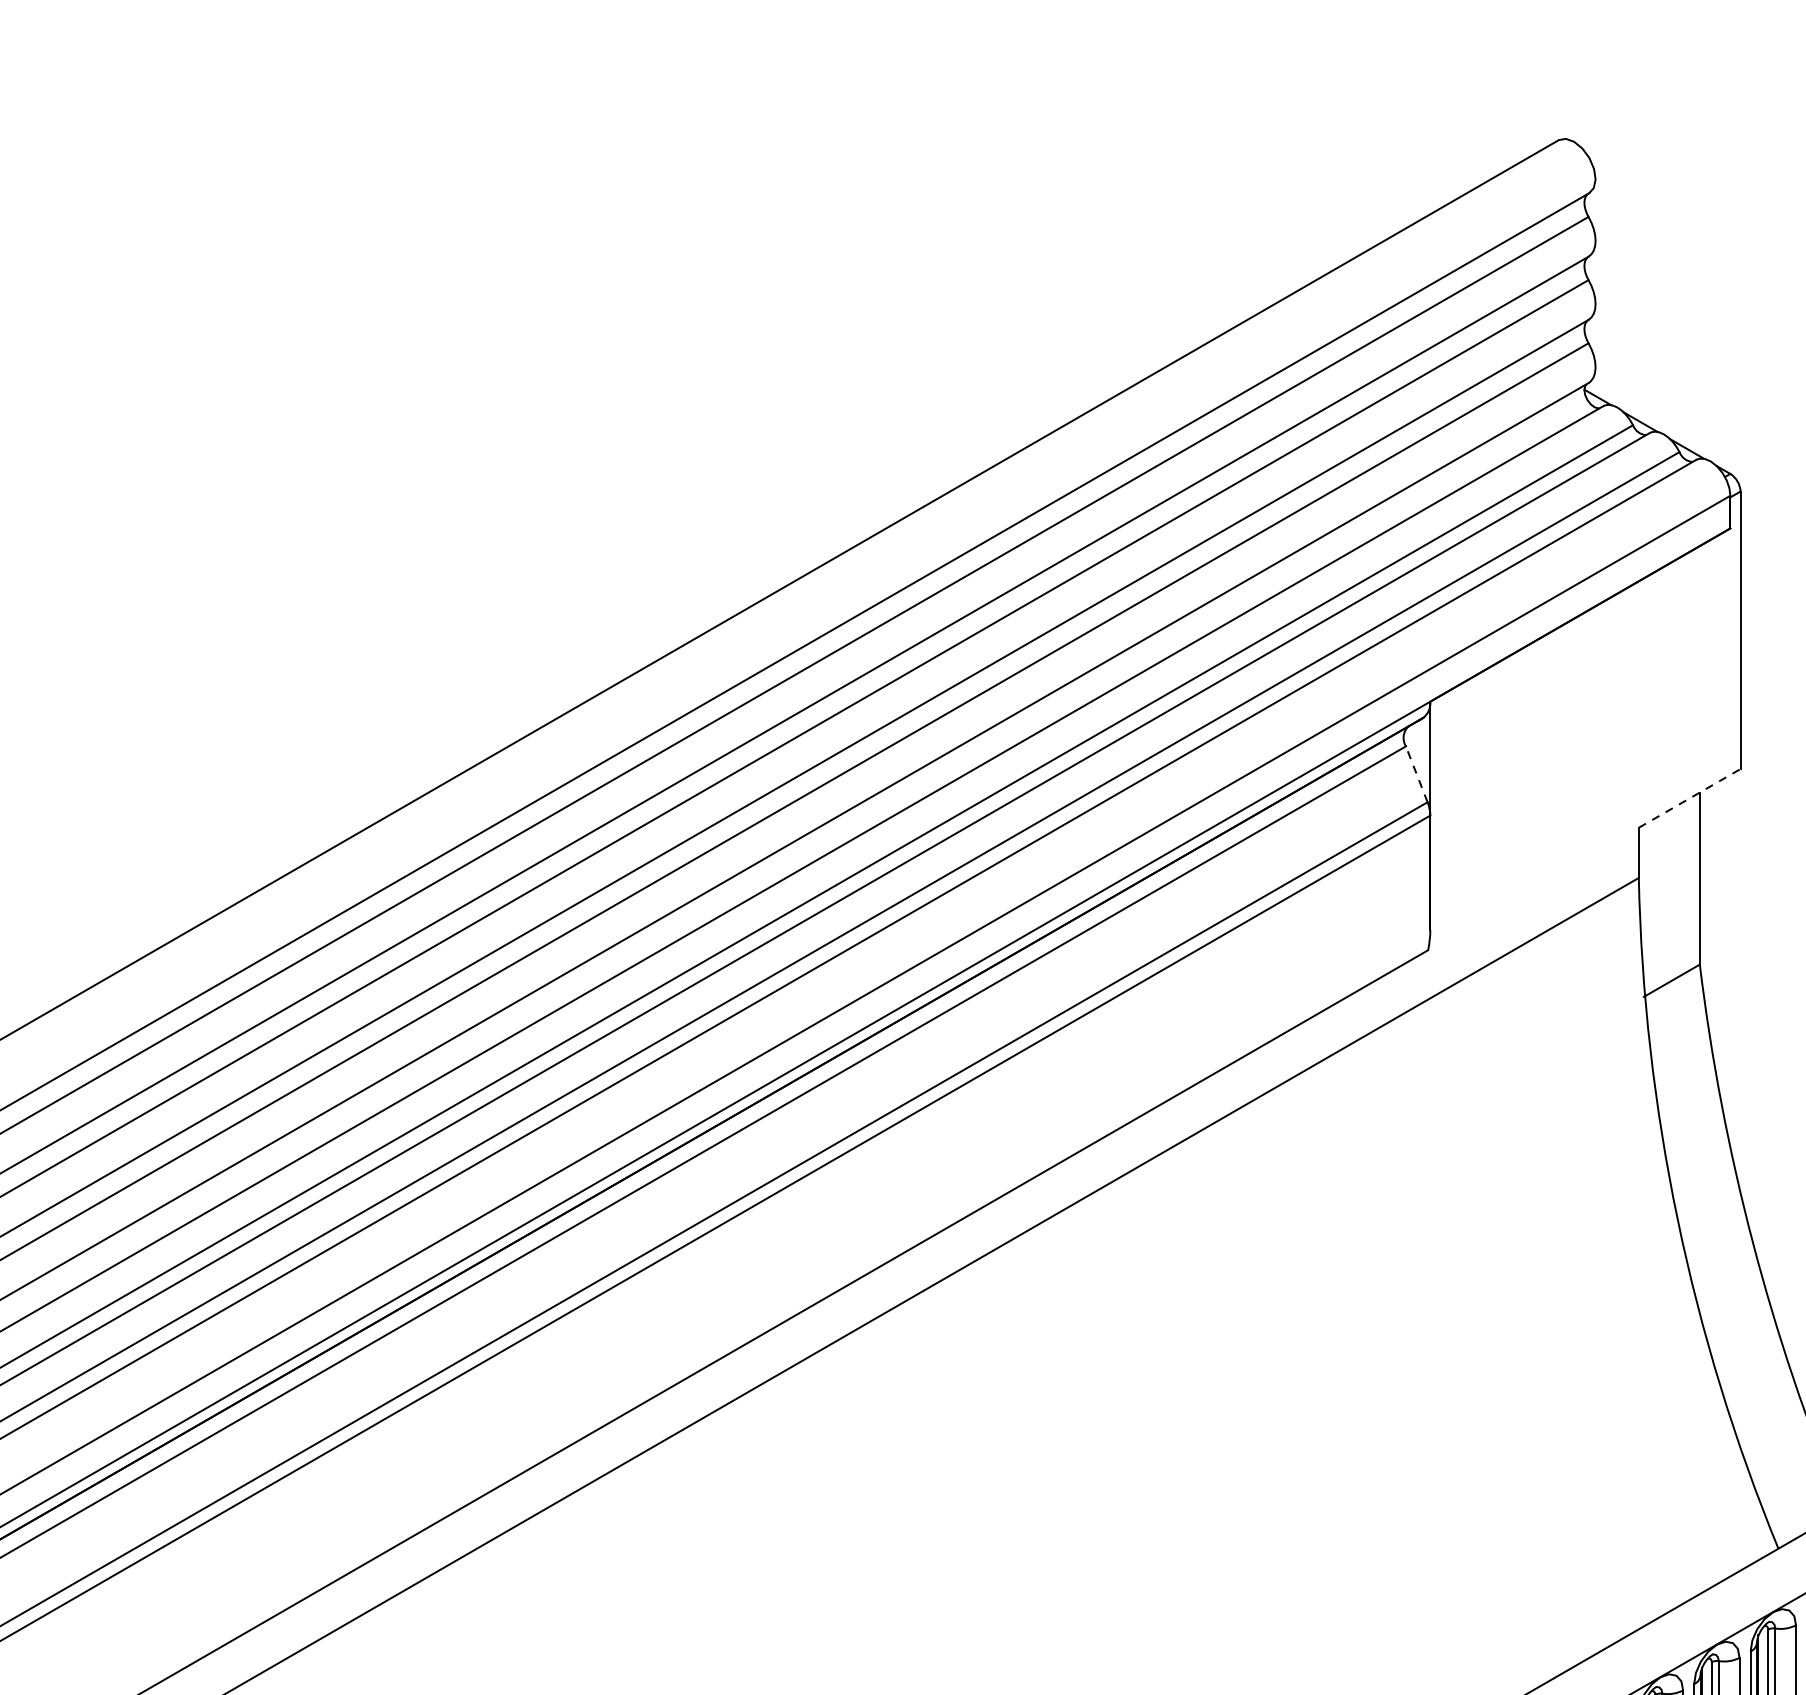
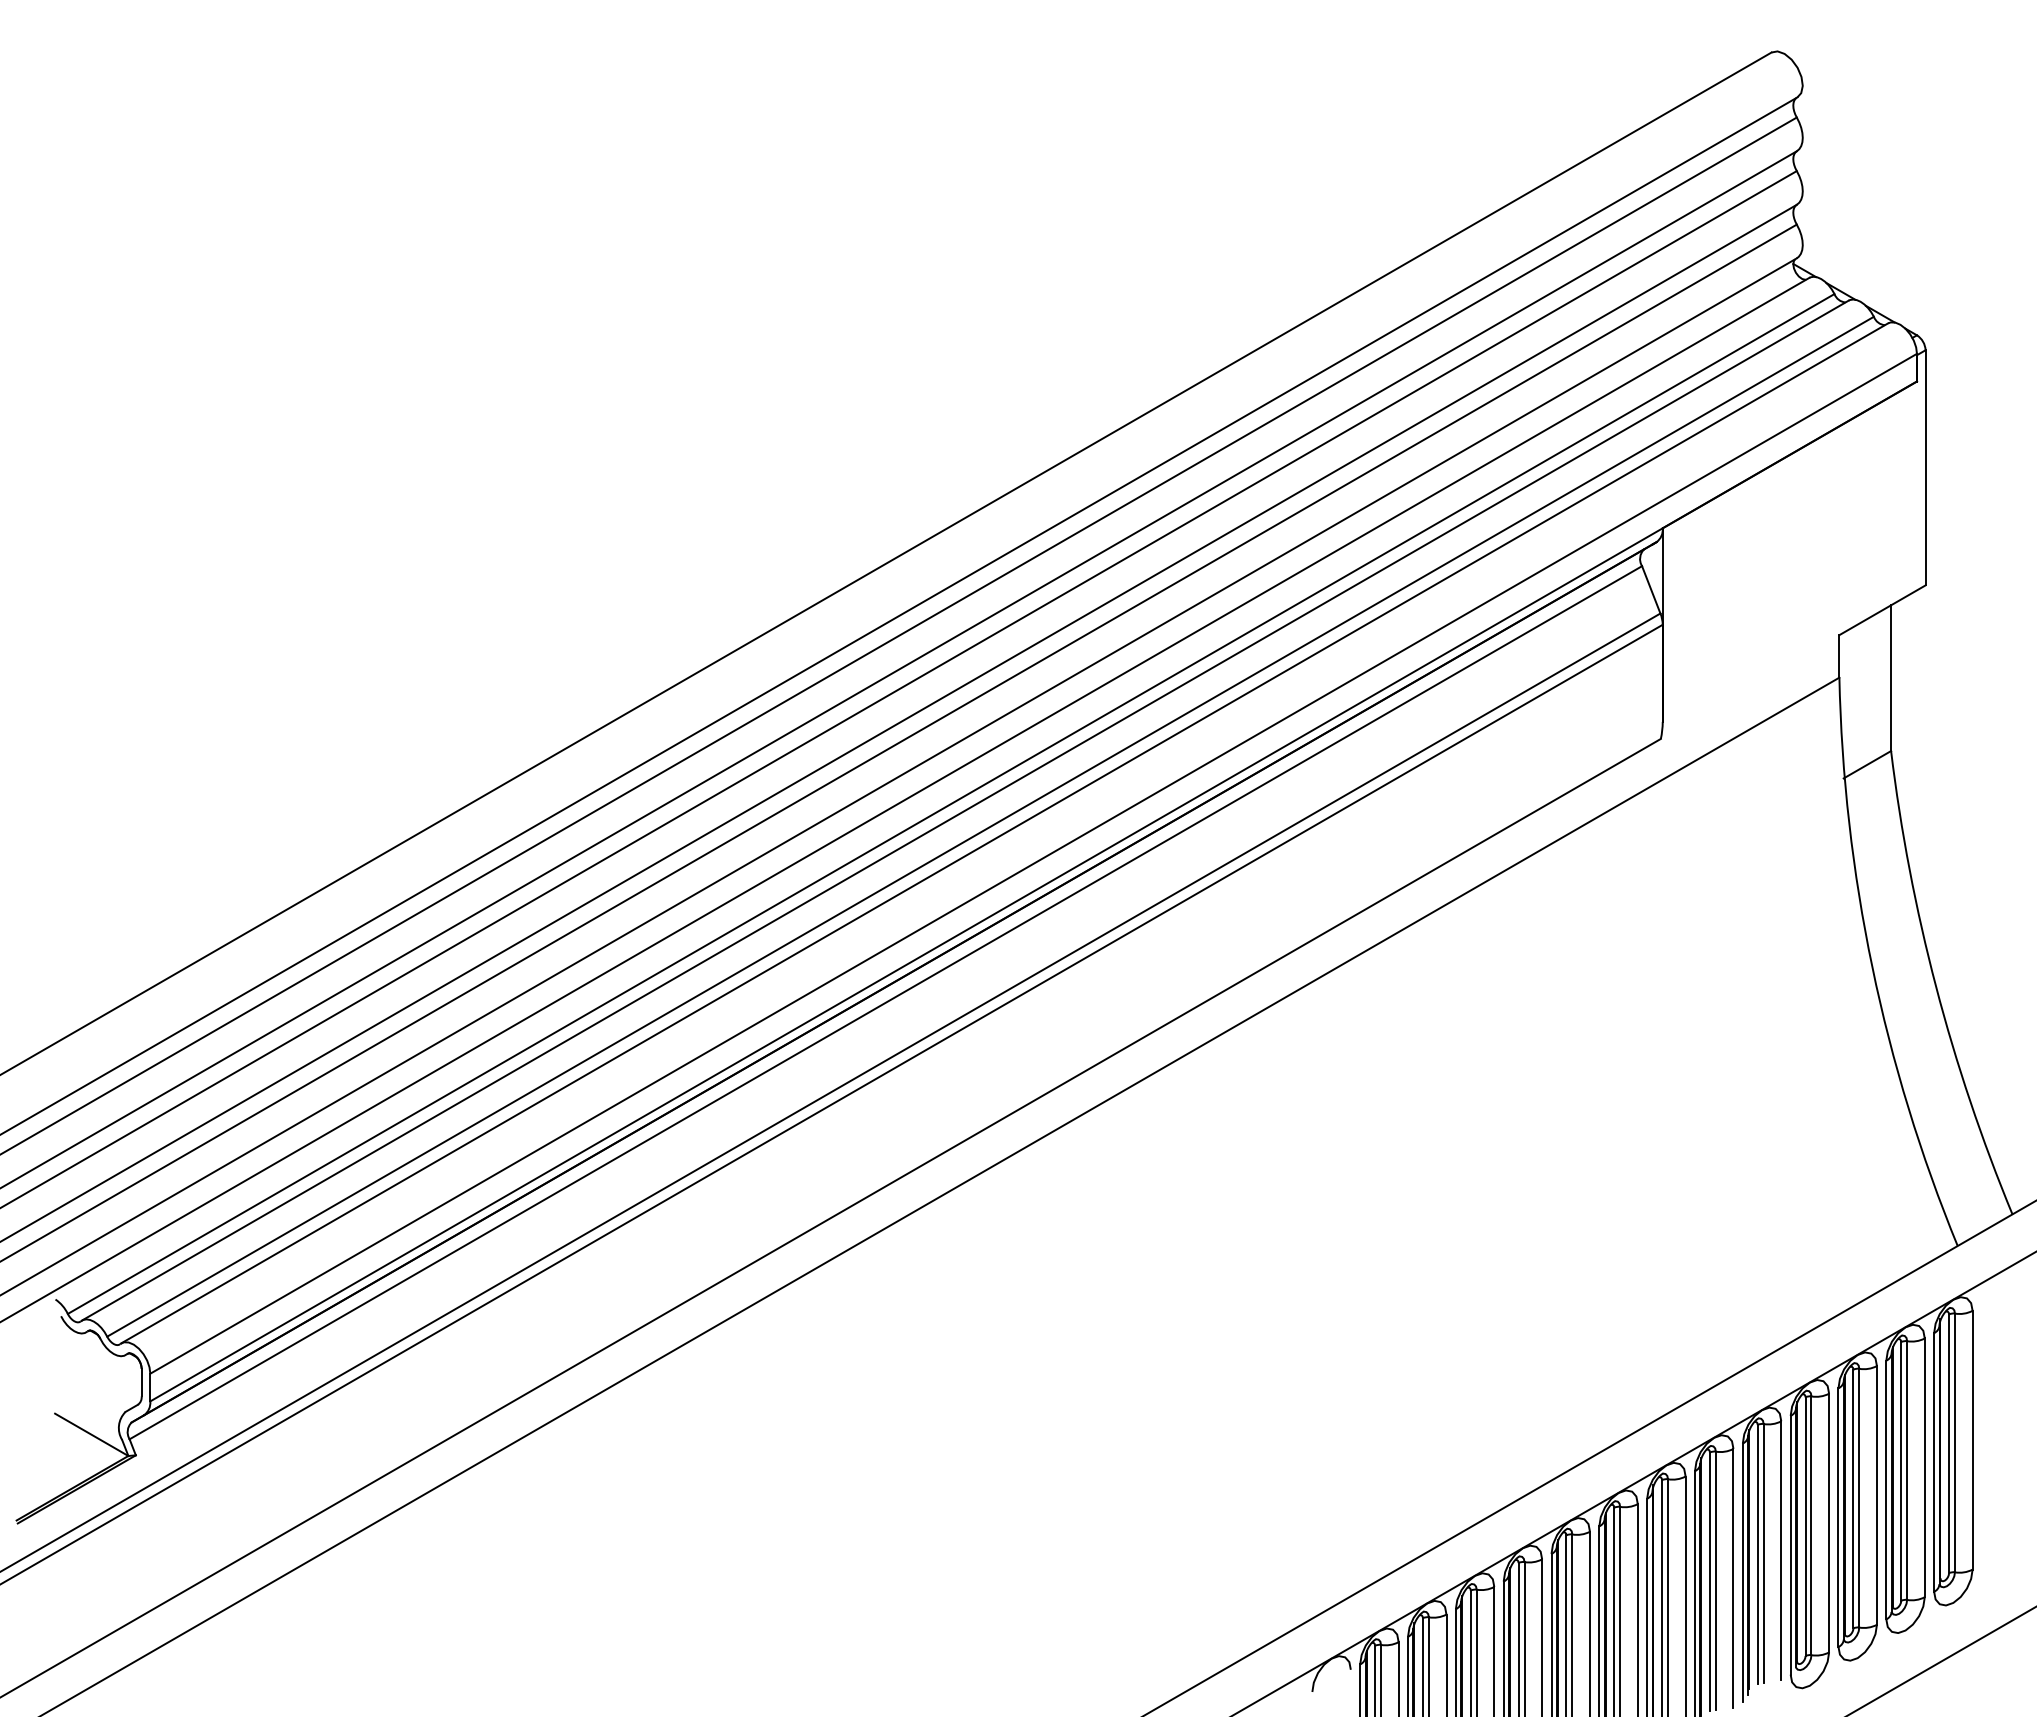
line: (1417, 773) -> (1651, 589), dashed -> solid
line: (1689, 798) -> (1882, 610), dashed -> solid

